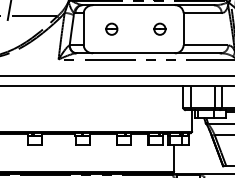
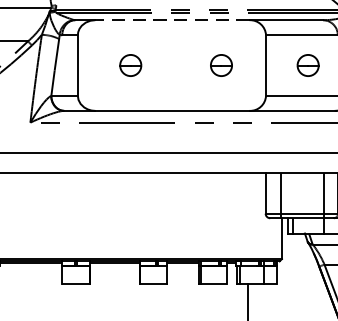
line: (133, 5) -> (171, 20), solid -> dashed
part: (205, 28) -> (307, 64), added

